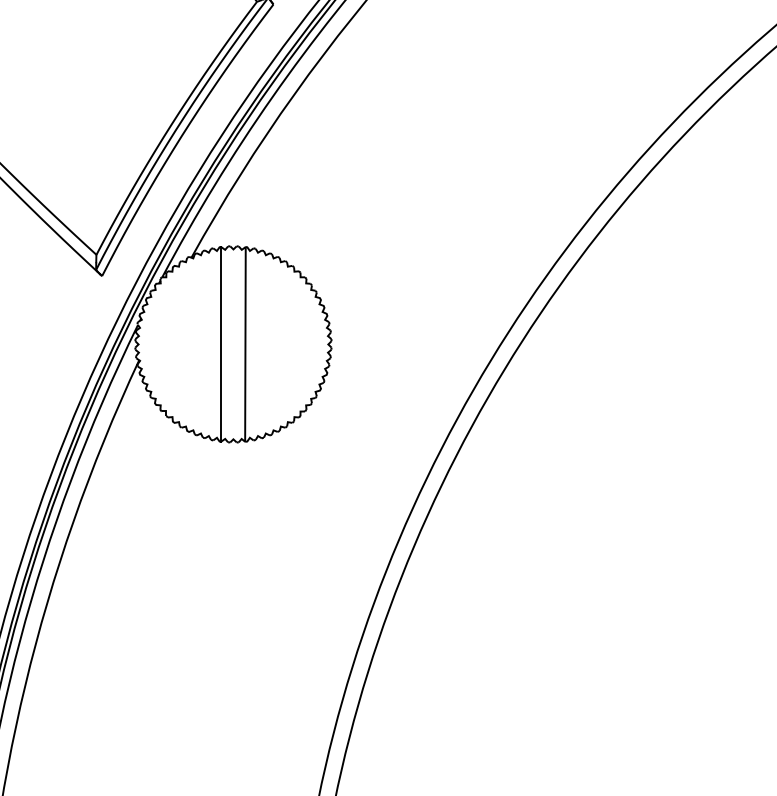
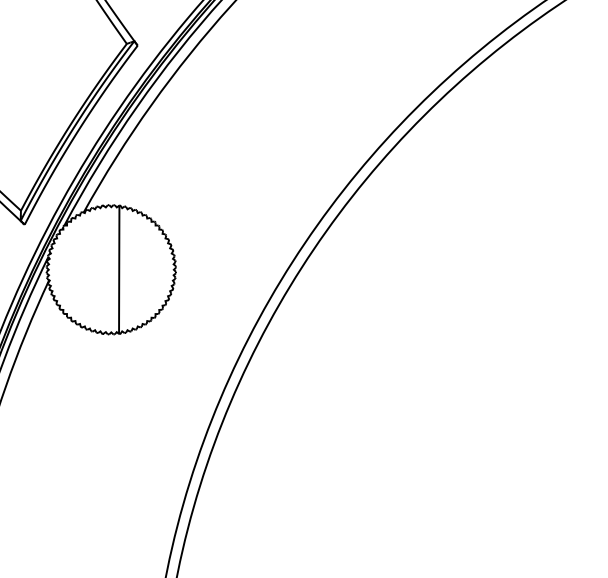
line: (221, 343) -> (103, 269), removed

